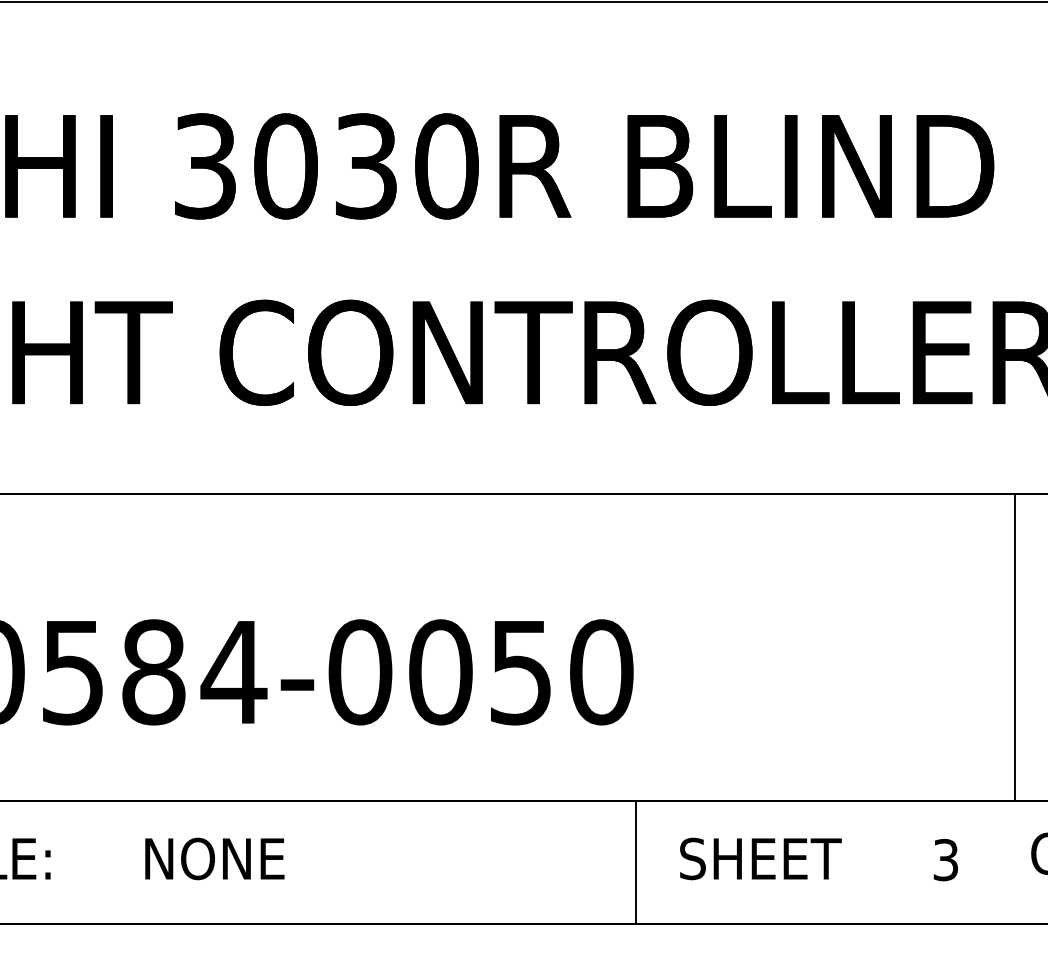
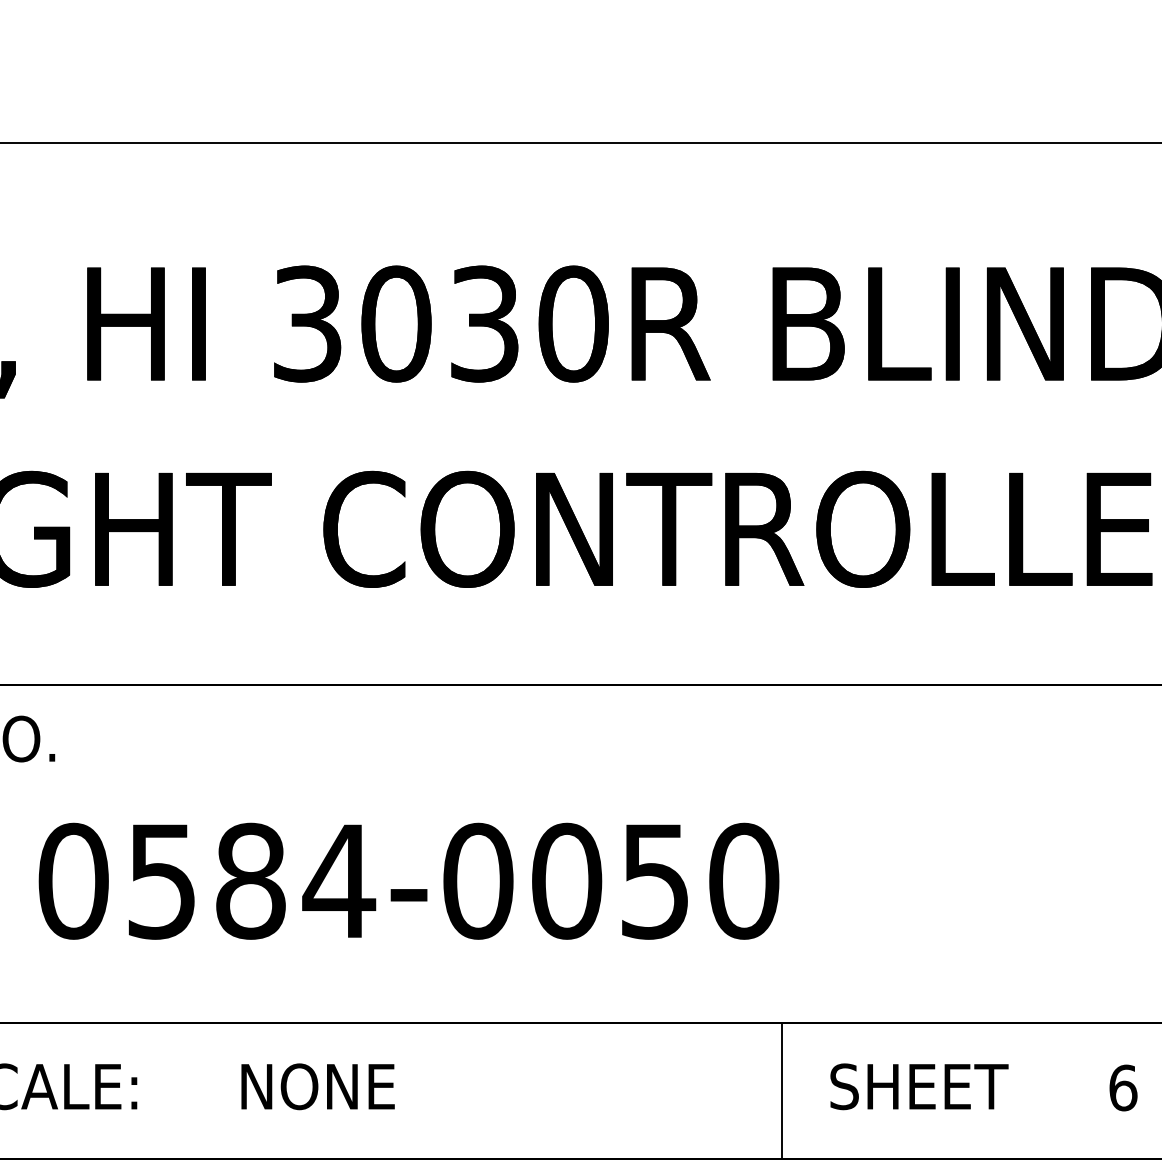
text: (946, 859) -> (1123, 1087), 3 -> 6

